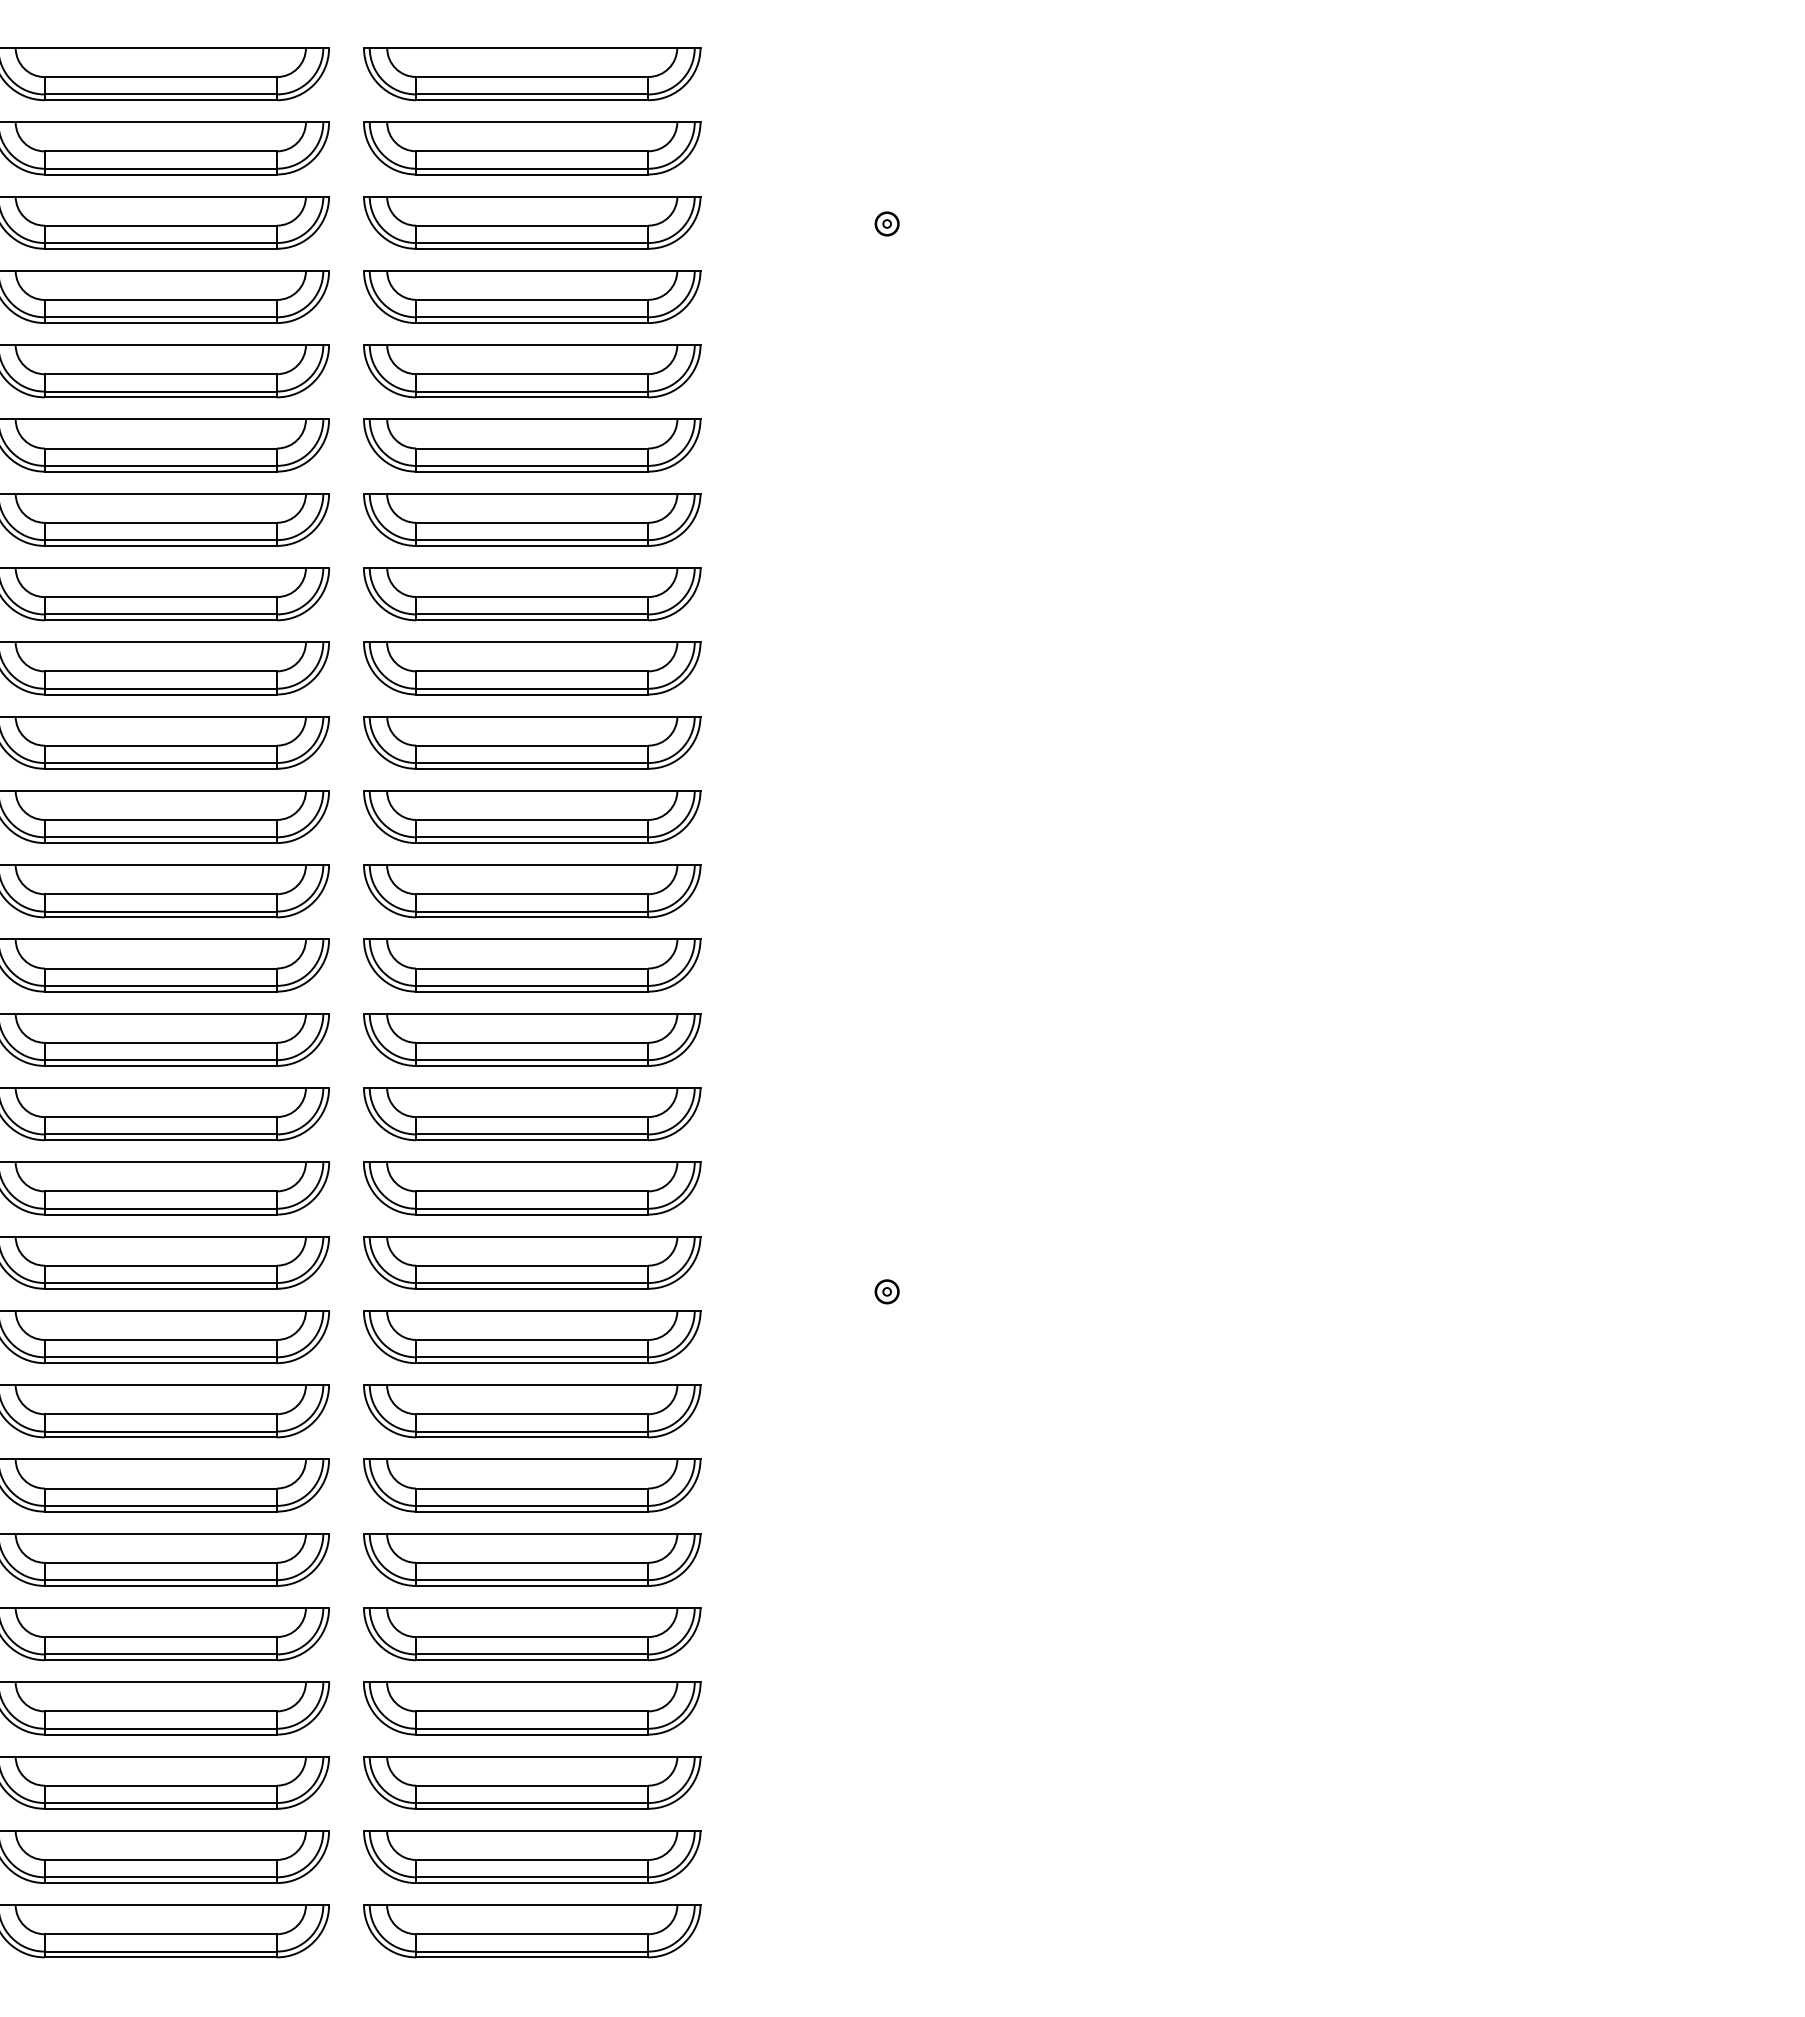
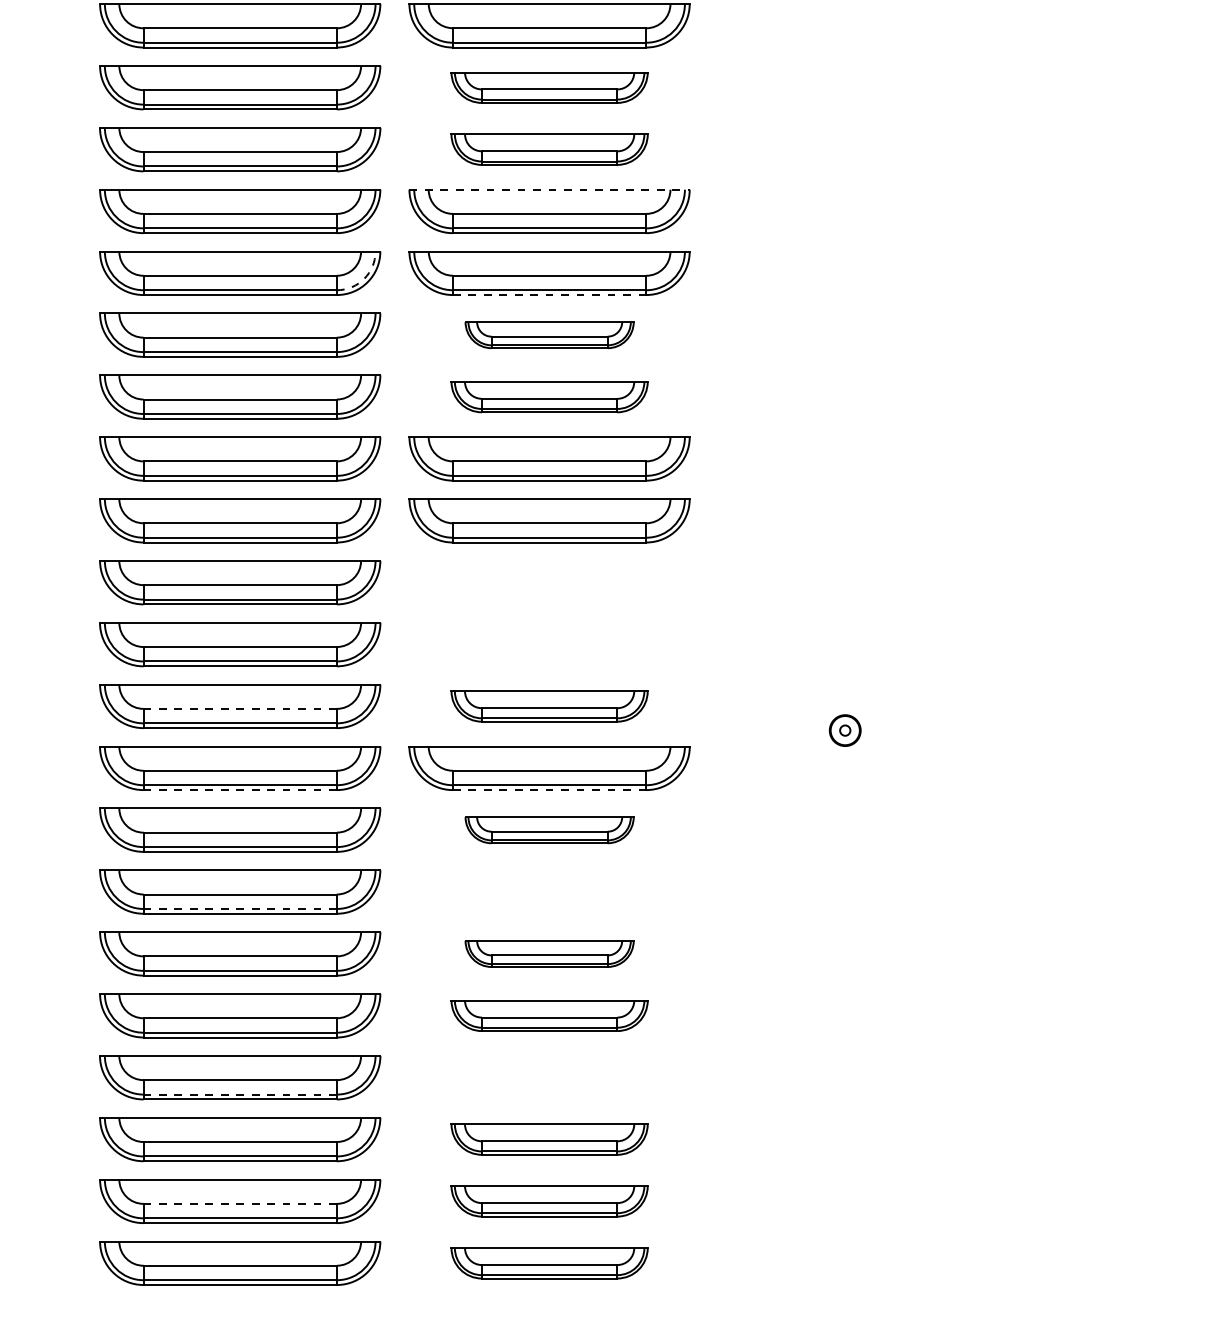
part: (532, 519) -> (549, 87), size x0.7
part: (532, 594) -> (549, 149), size x0.7
line: (532, 642) -> (549, 189), solid -> dashed
arc: (309, 749) -> (364, 278), solid -> dashed
line: (532, 768) -> (549, 294), solid -> dashed
part: (532, 816) -> (549, 334), size x0.6
part: (532, 891) -> (549, 397), size x0.7
part: (532, 1114) -> (549, 582), removed
part: (532, 1188) -> (549, 644), removed
part: (532, 1262) -> (549, 706), size x0.7
line: (160, 1265) -> (239, 708), solid -> dashed
part: (886, 1291) -> (844, 730), size x1.6
line: (161, 1363) -> (240, 790), solid -> dashed
line: (532, 1363) -> (549, 790), solid -> dashed
part: (532, 1411) -> (549, 830), size x0.6
part: (532, 1485) -> (549, 891), removed
line: (160, 1505) -> (239, 908), solid -> dashed
part: (532, 1559) -> (549, 953), size x0.6
part: (532, 1634) -> (549, 1016), size x0.7
part: (532, 1708) -> (549, 1077), removed
line: (160, 1728) -> (239, 1094), solid -> dashed
part: (532, 1782) -> (549, 1139), size x0.7
part: (532, 1856) -> (549, 1200), size x0.7
line: (160, 1859) -> (239, 1203), solid -> dashed
part: (532, 1931) -> (549, 1263), size x0.7

